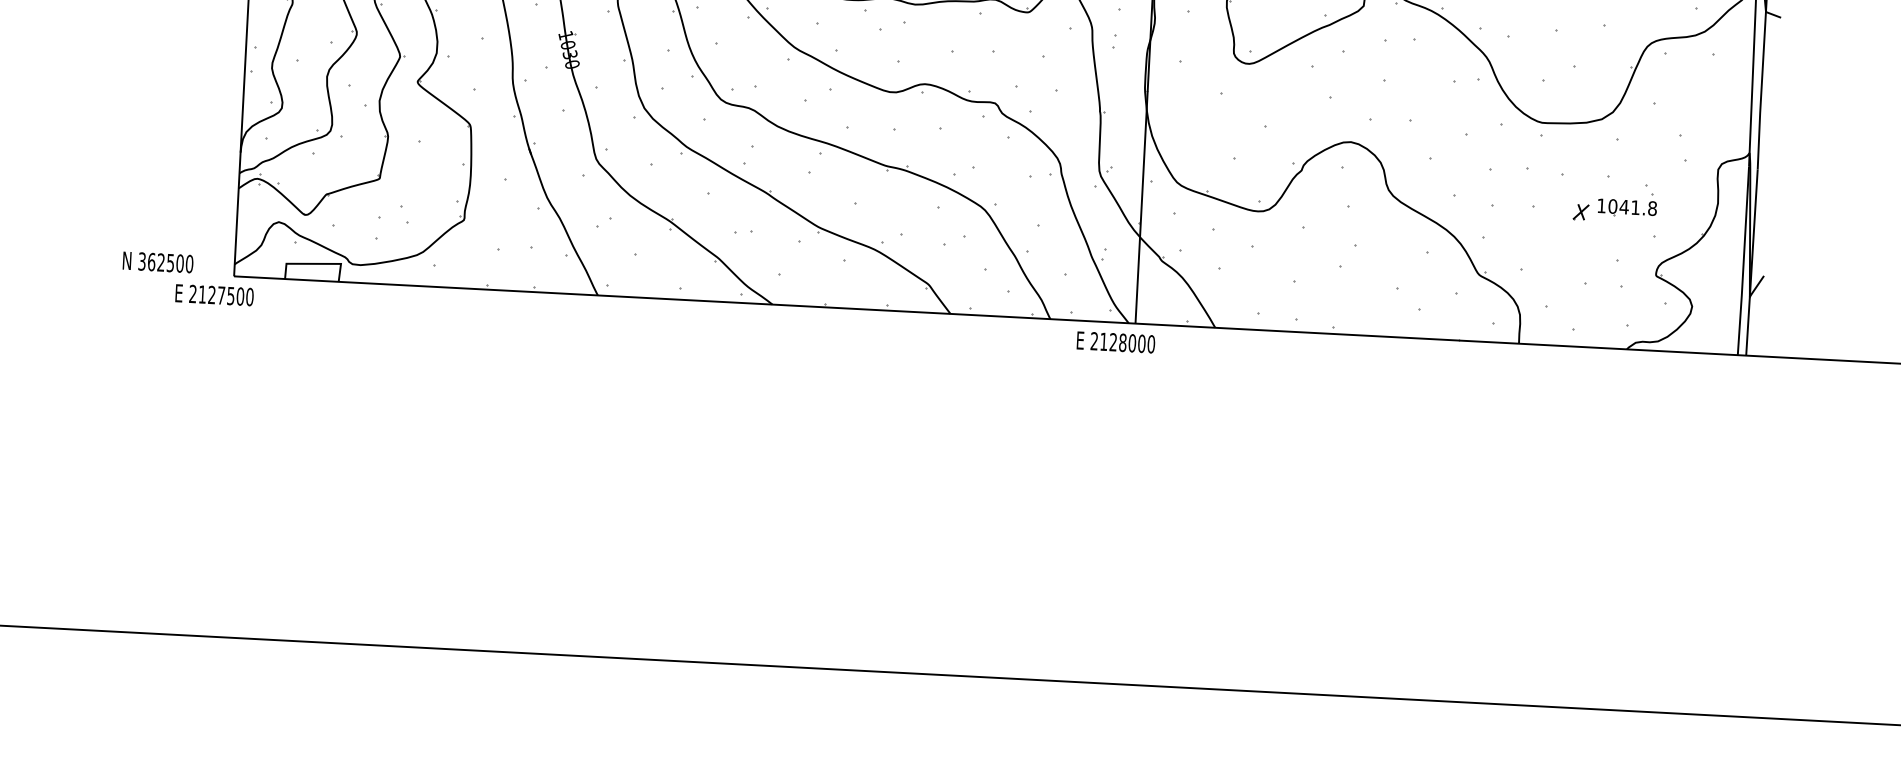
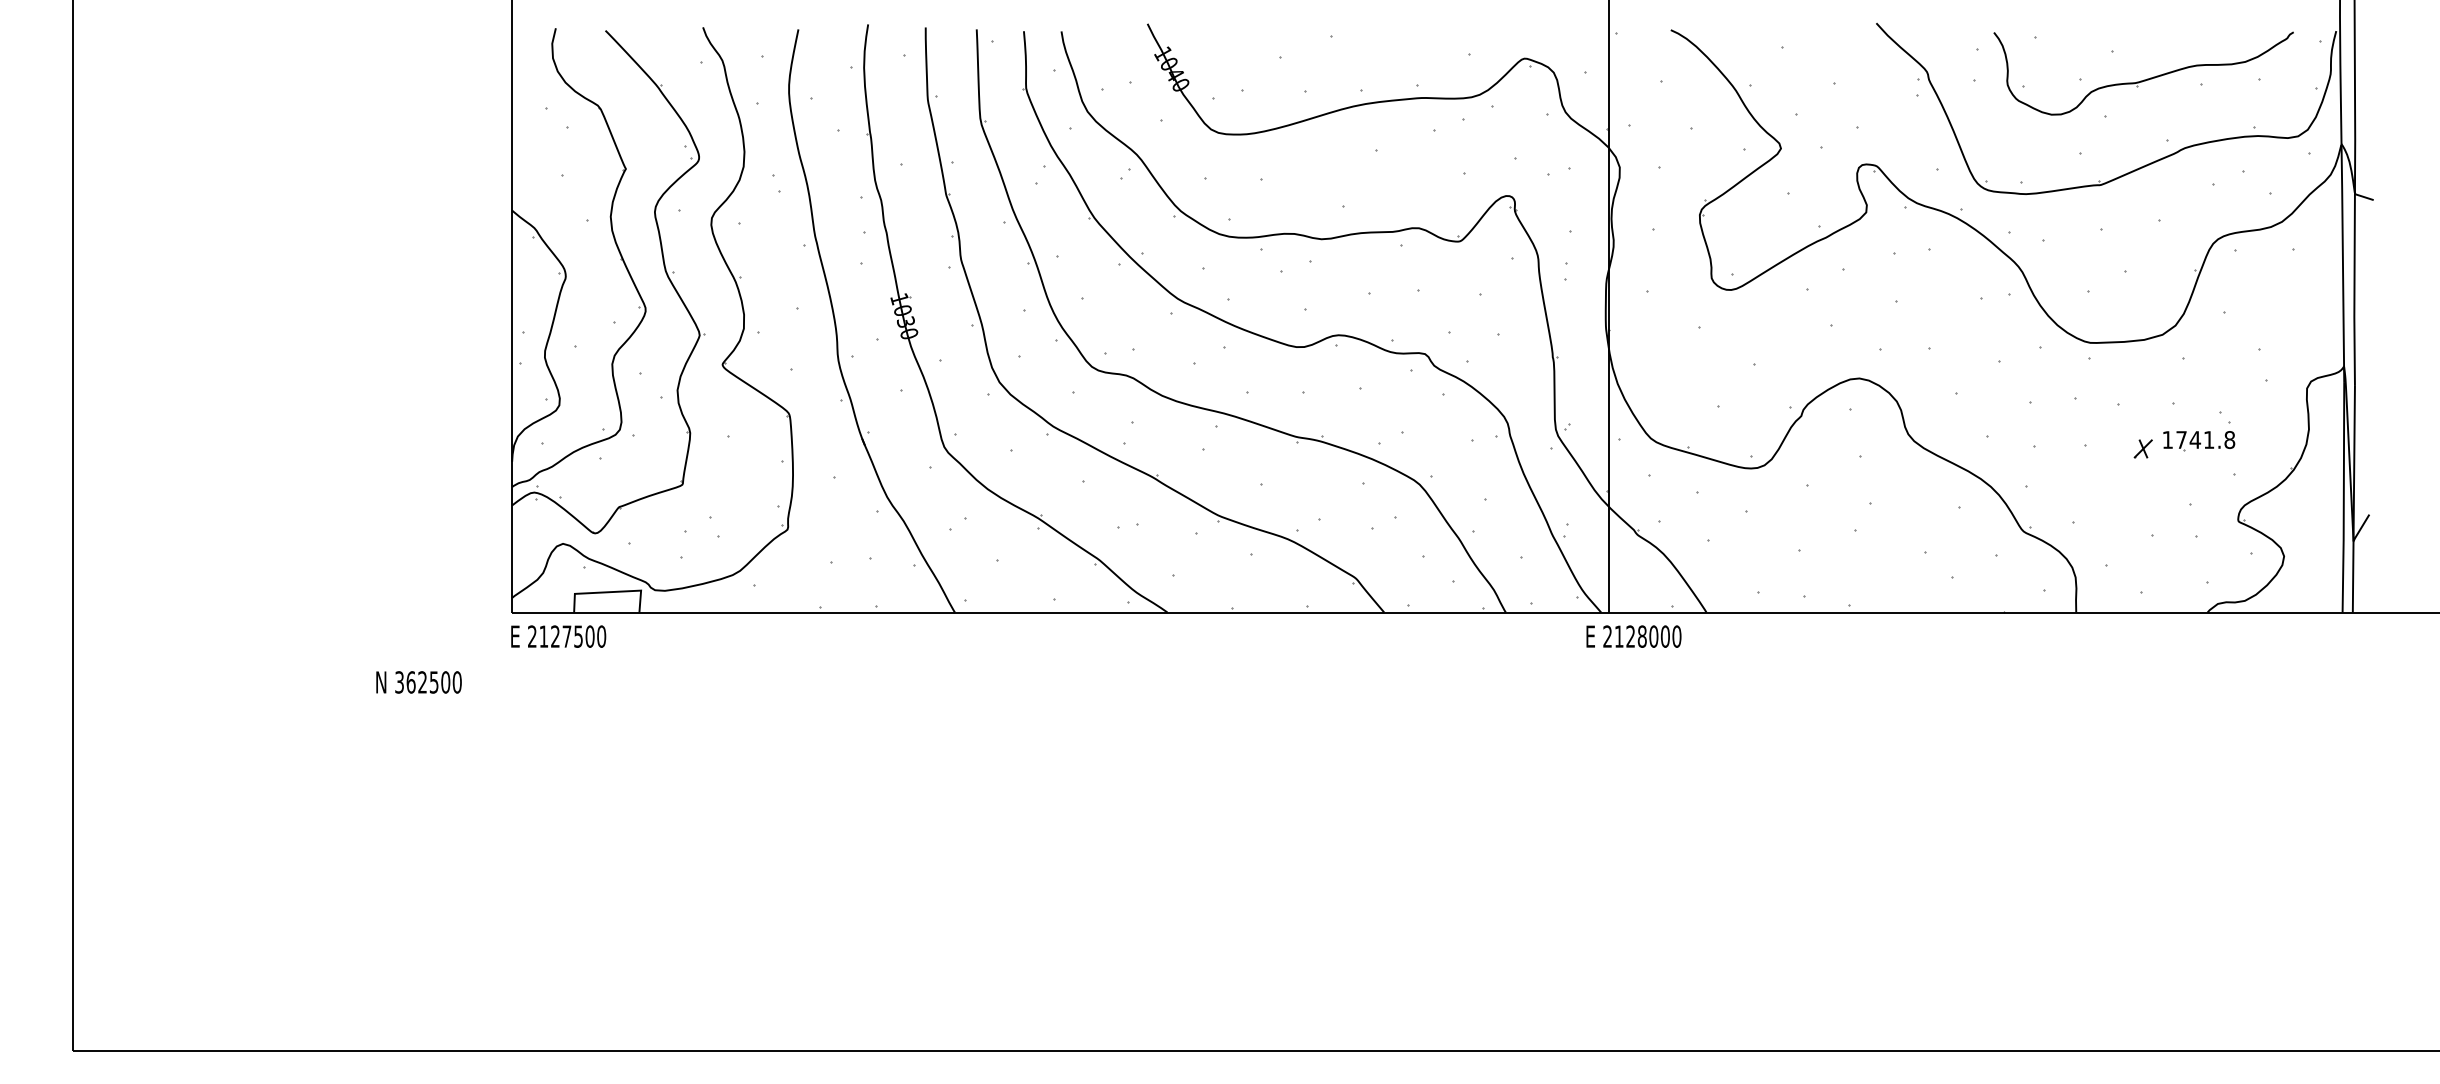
text: (1612, 206) -> (2181, 440), 1041.8 -> 1741.8
text: (157, 262) -> (418, 682), moved
text: (214, 295) -> (558, 636), moved
text: (1115, 342) -> (1633, 636), moved

